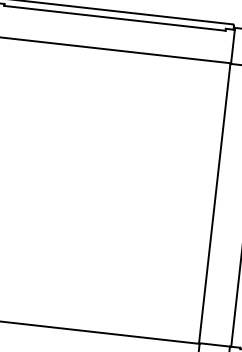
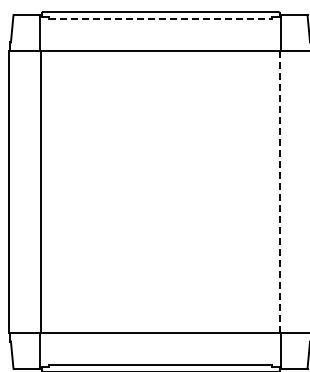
line: (115, 18) -> (161, 19), solid -> dashed
line: (214, 203) -> (280, 191), solid -> dashed

